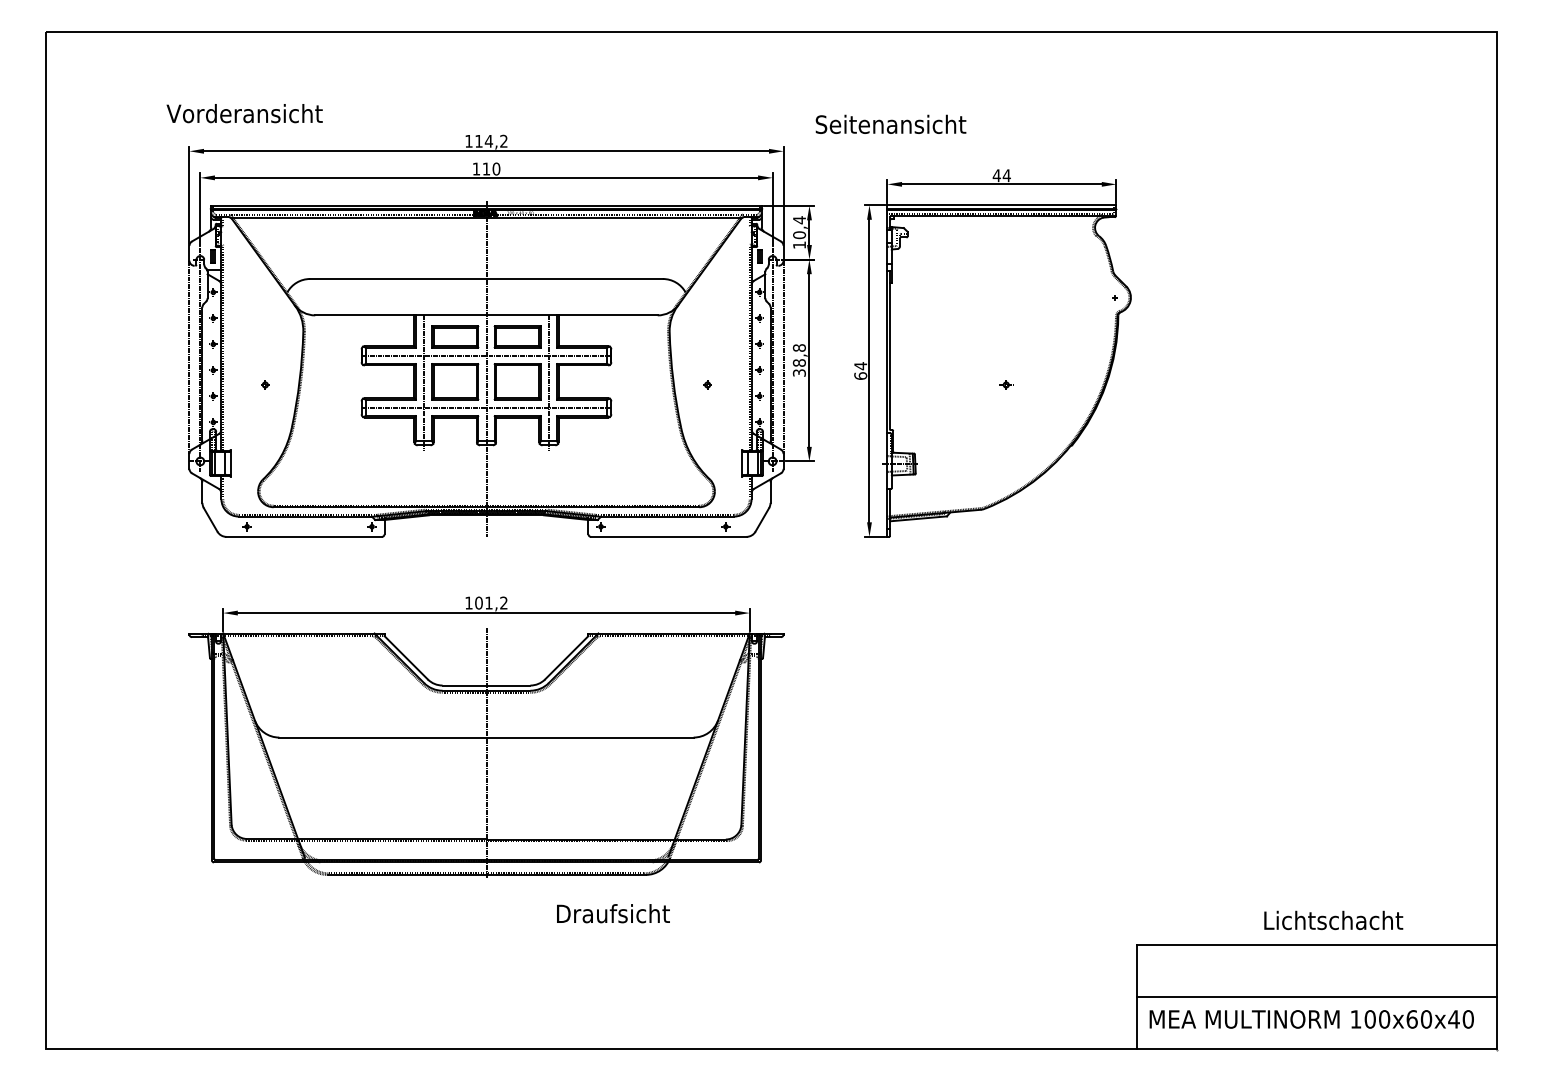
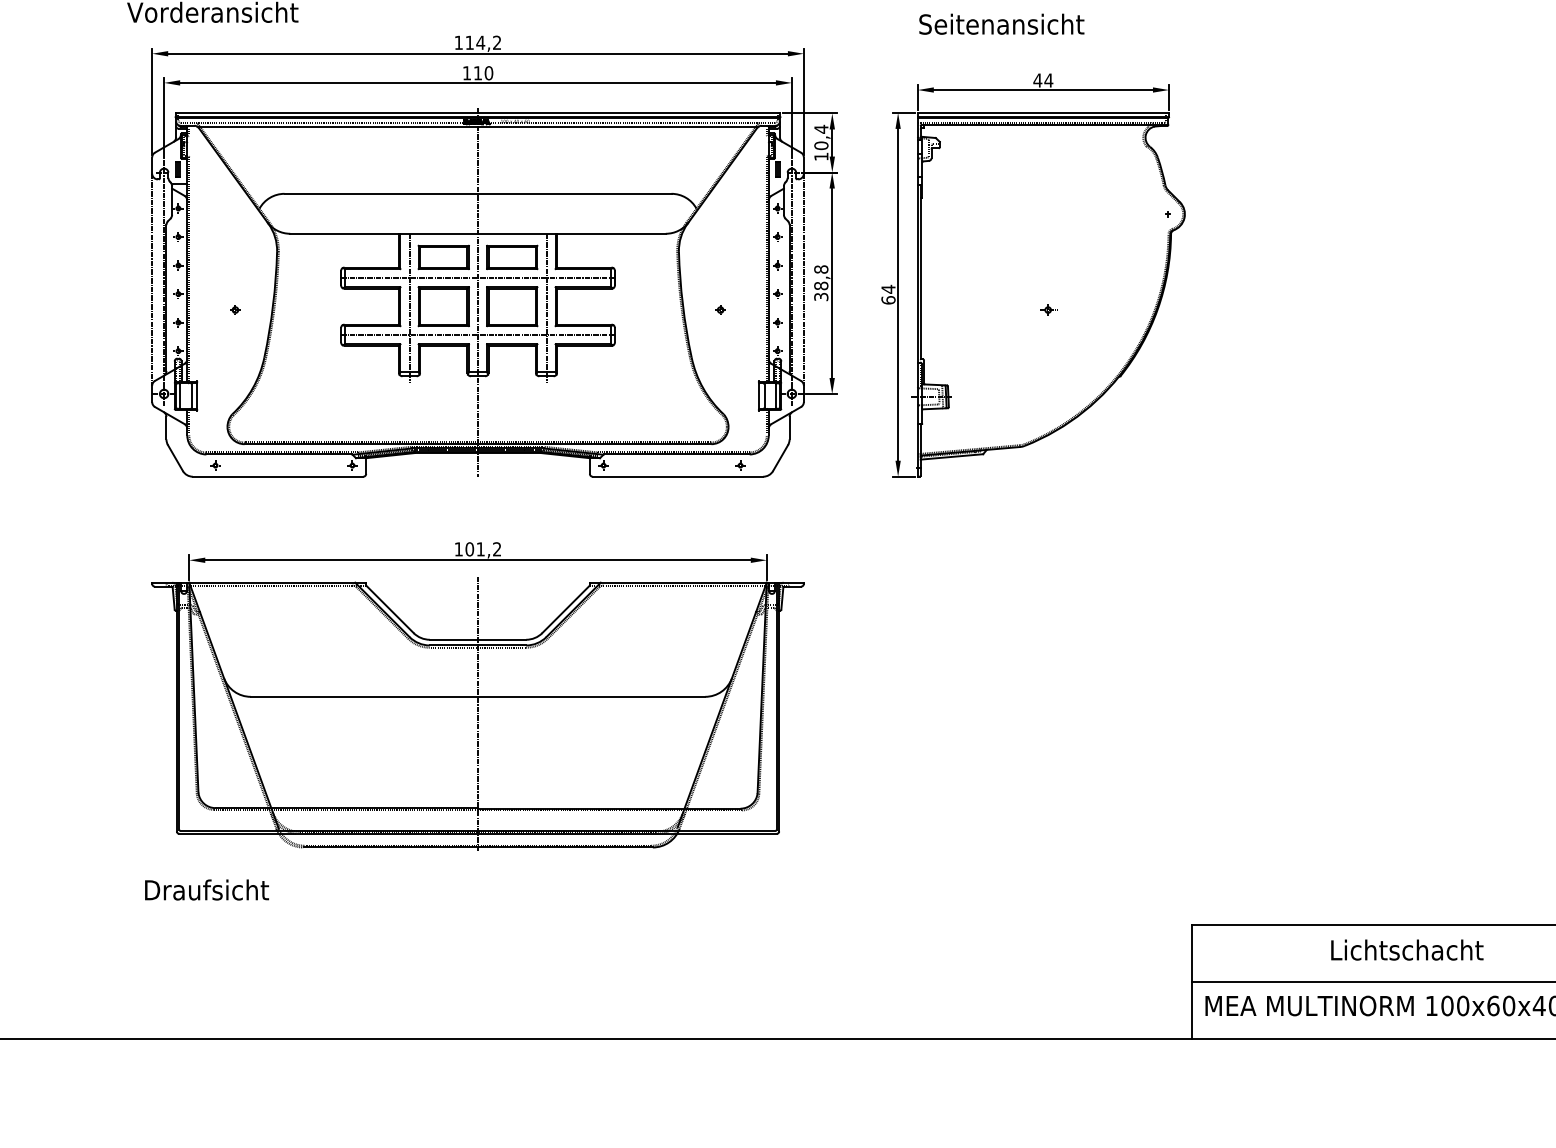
text: (890, 123) -> (1001, 23), moved
text: (613, 913) -> (207, 889), moved
text: (1333, 920) -> (1407, 950), moved

